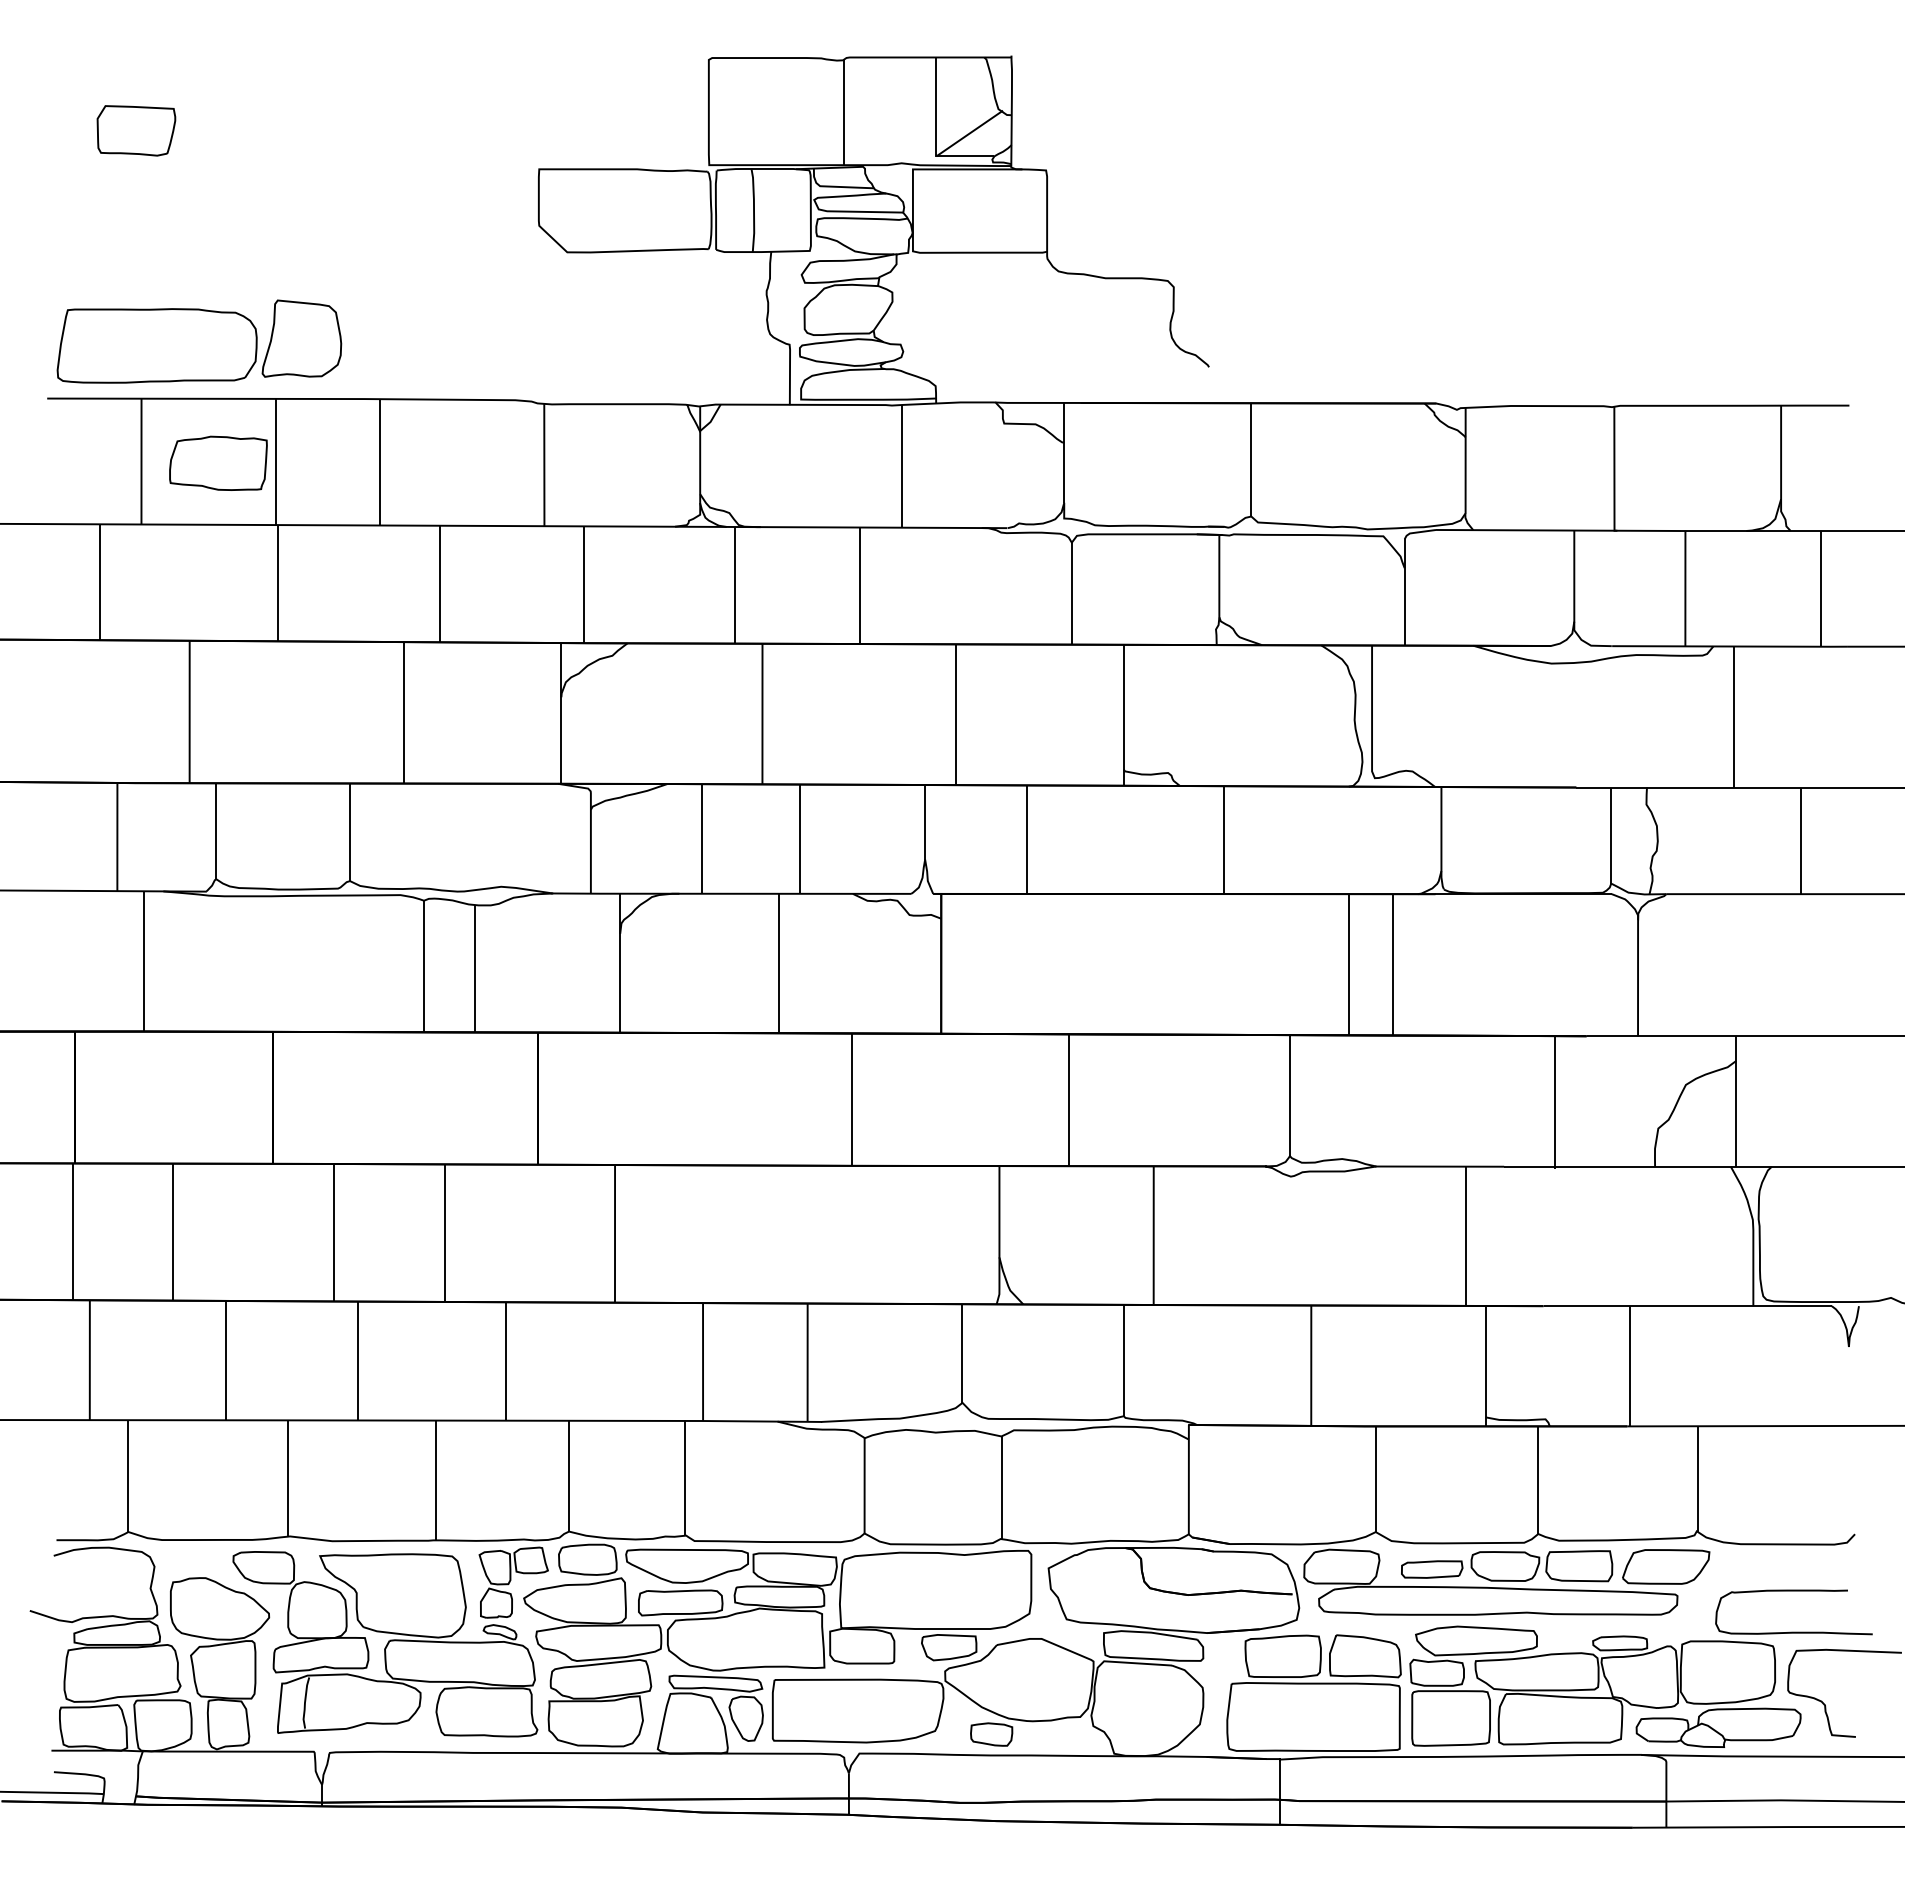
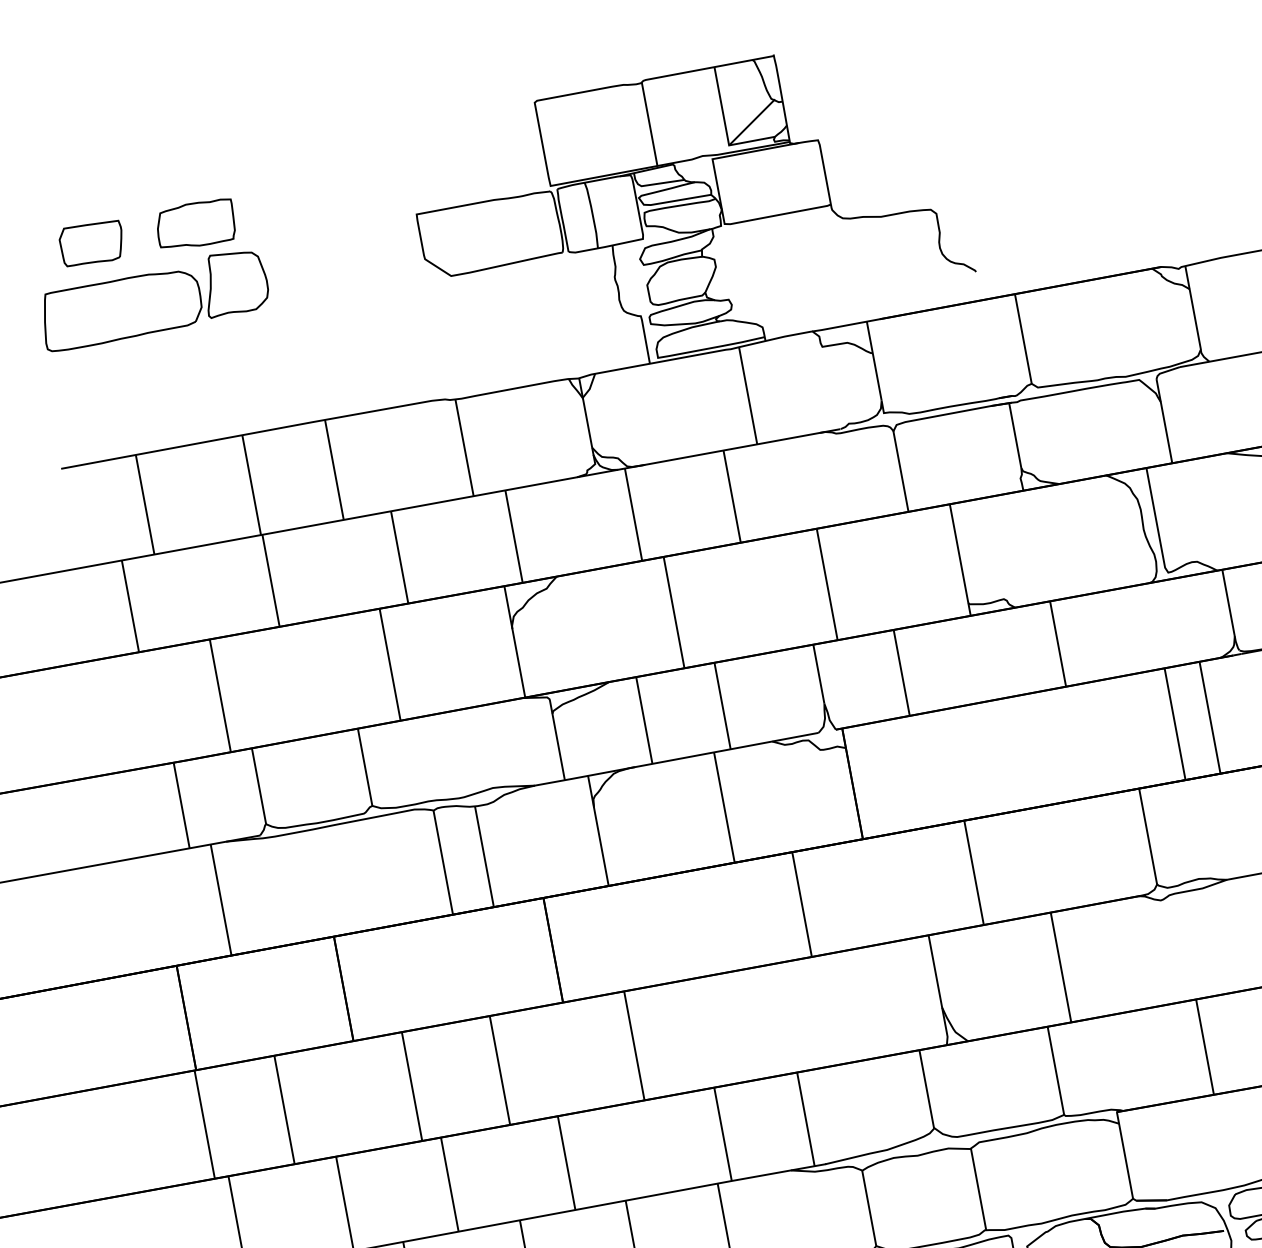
part: (199, 341) -> (154, 299), moved
part: (218, 462) -> (195, 224), moved

